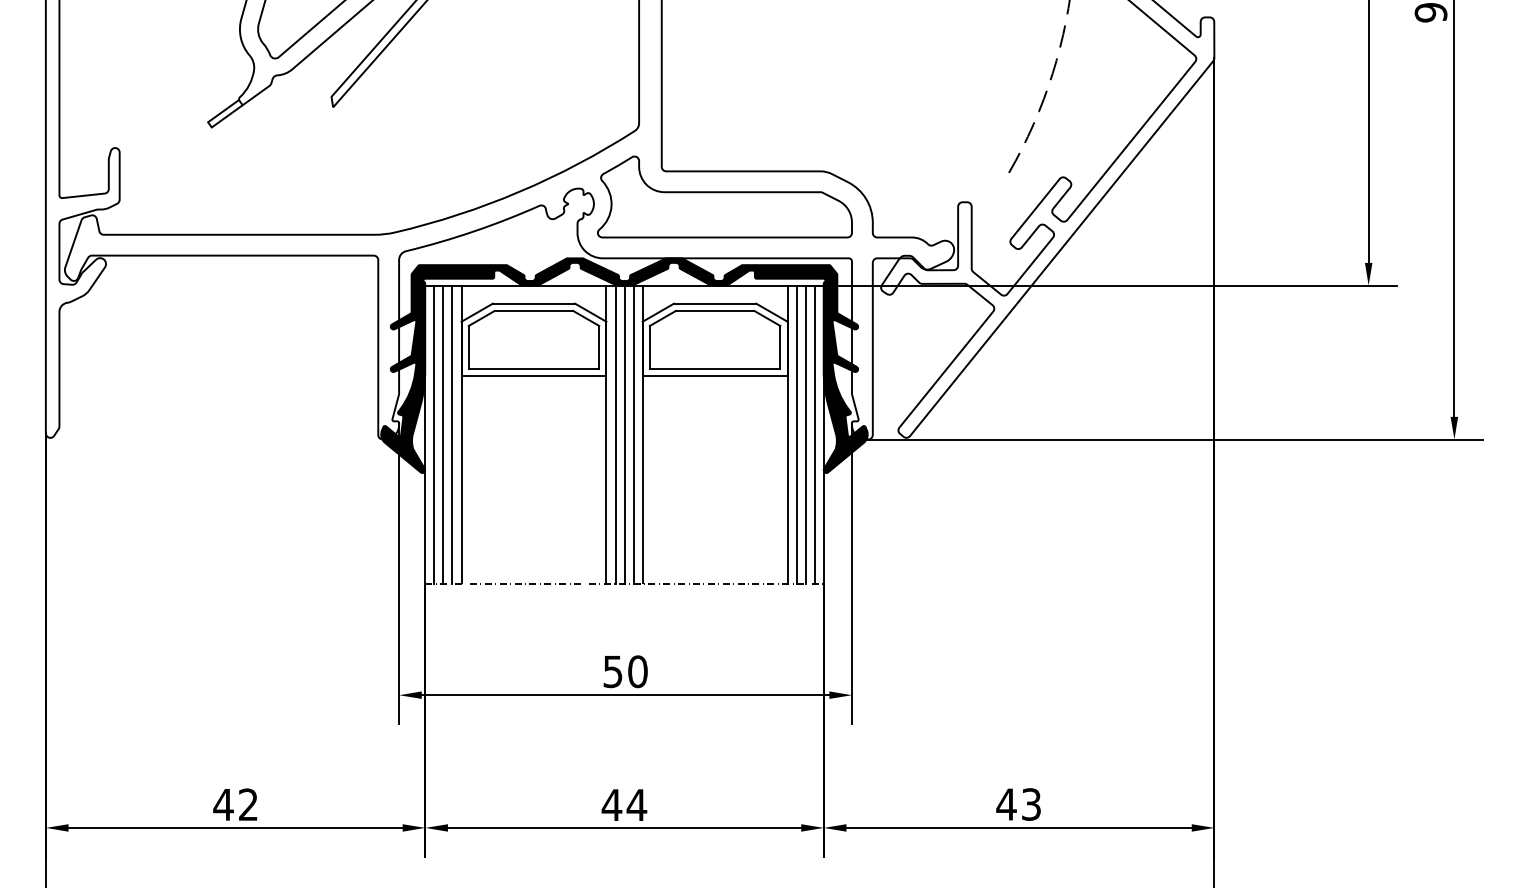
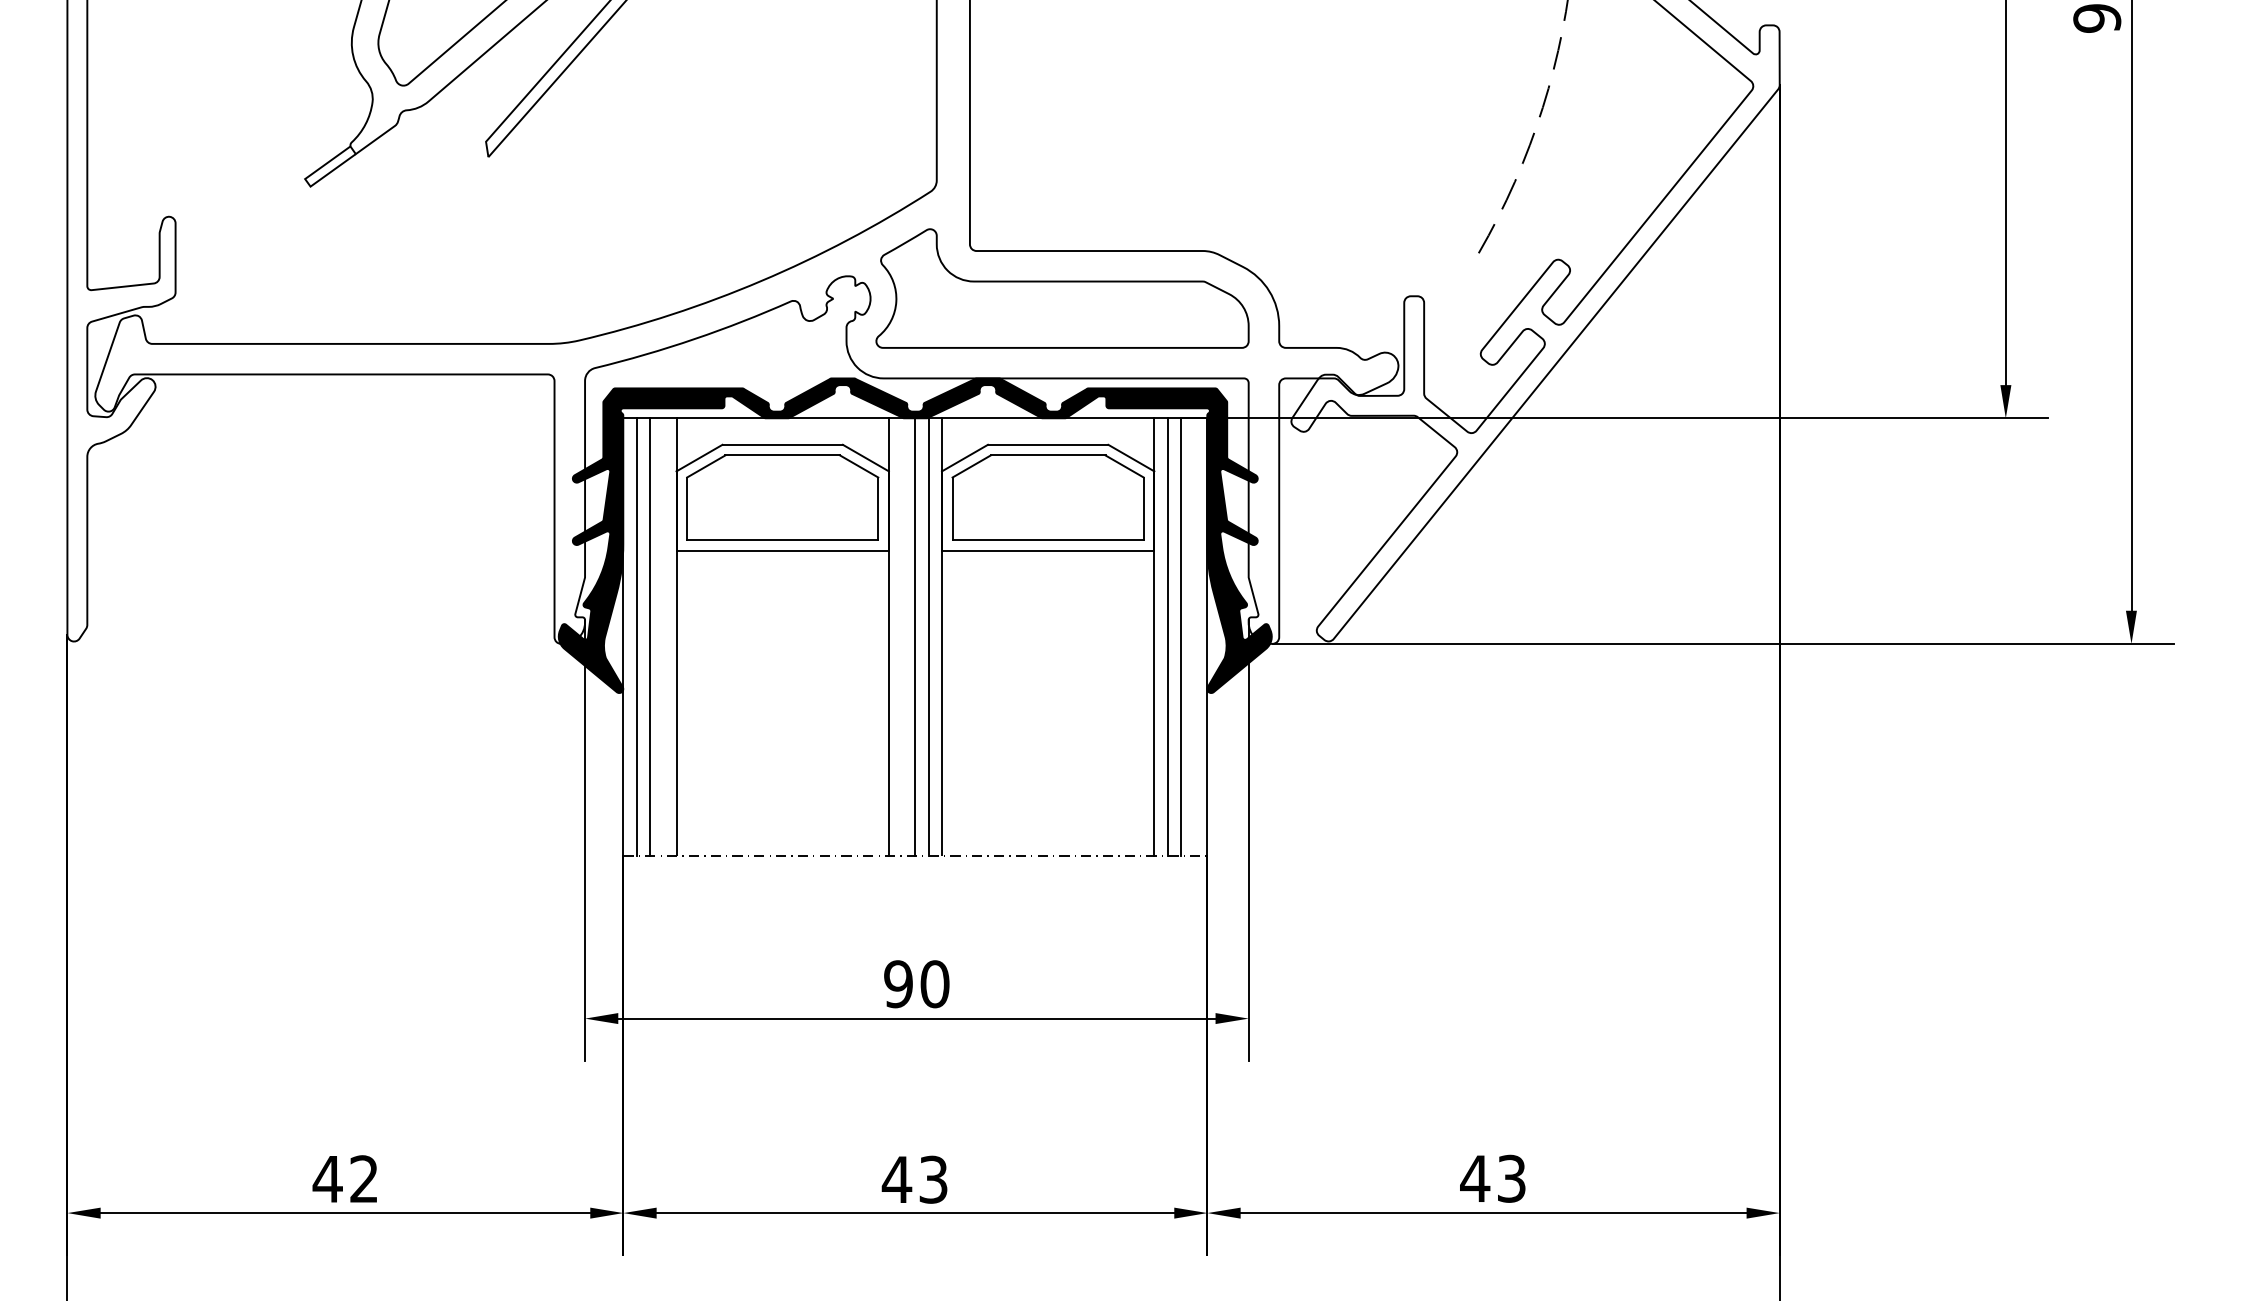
line: (452, 434) -> (663, 636), removed
line: (615, 434) -> (902, 636), removed
line: (814, 434) -> (1193, 636), removed
text: (612, 671) -> (897, 983), 50 -> 90
text: (636, 804) -> (932, 1178), 44 -> 43

